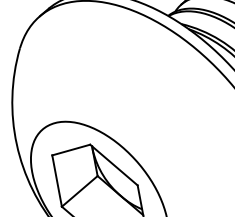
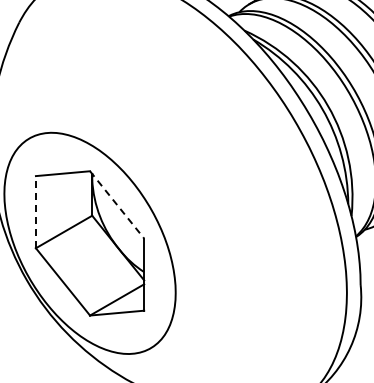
line: (114, 165) -> (117, 205), solid -> dashed
line: (56, 180) -> (35, 211), solid -> dashed

